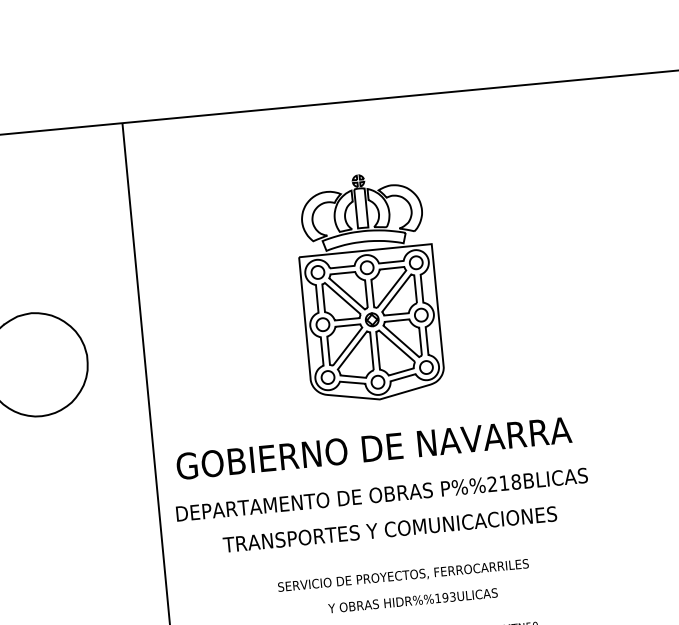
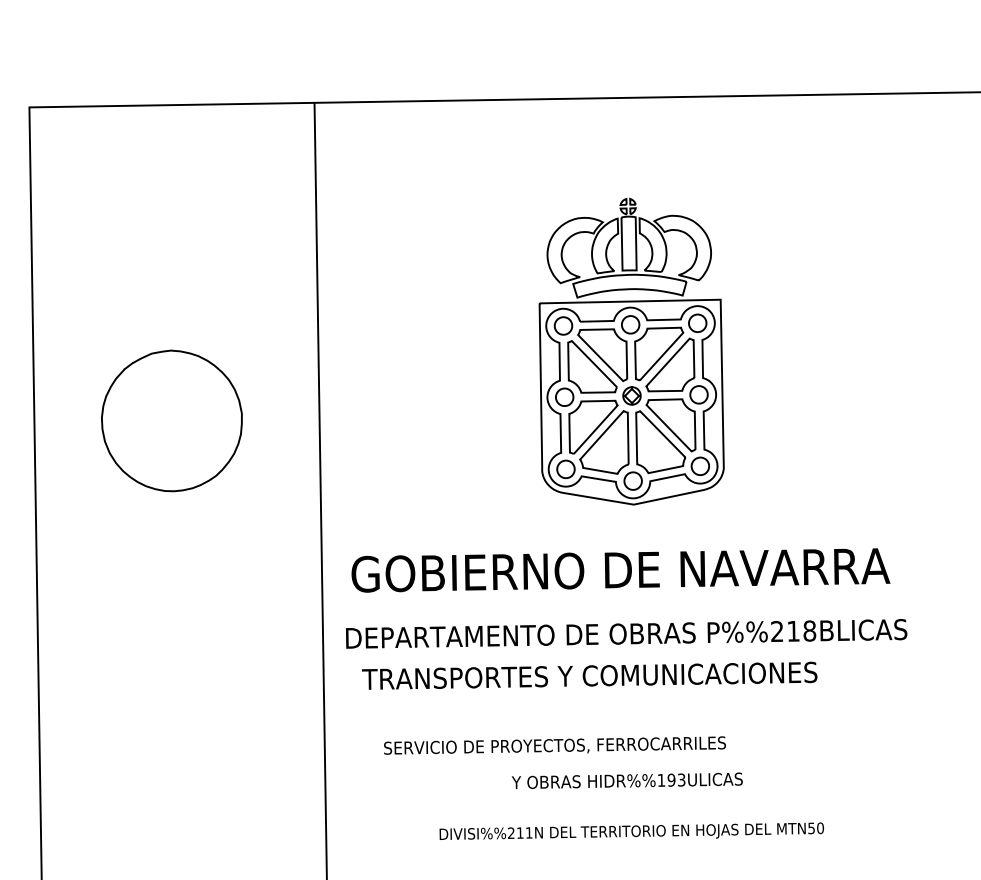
text: (389, 529) -> (589, 675), moved
text: (403, 575) -> (554, 745), moved
text: (412, 600) -> (626, 780), moved

